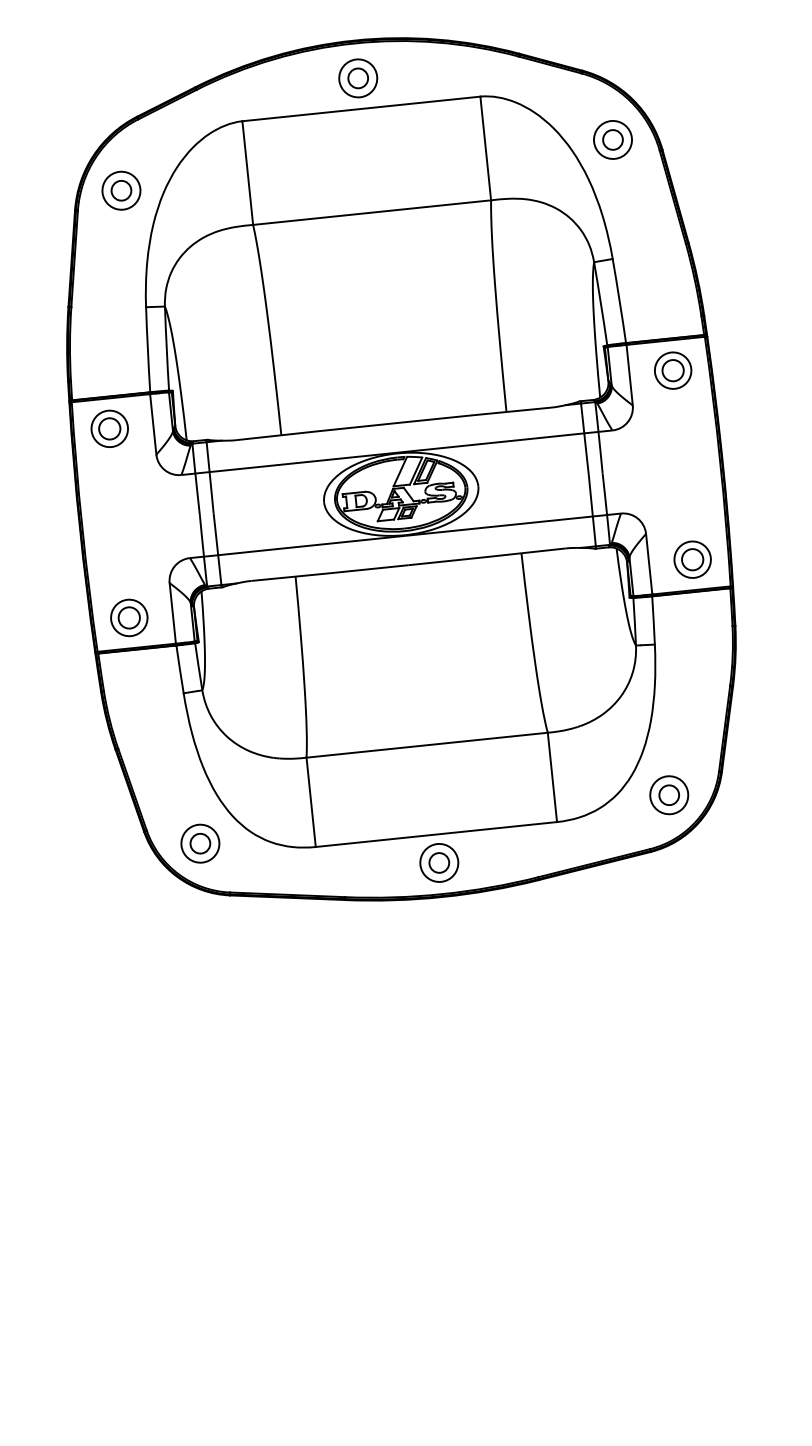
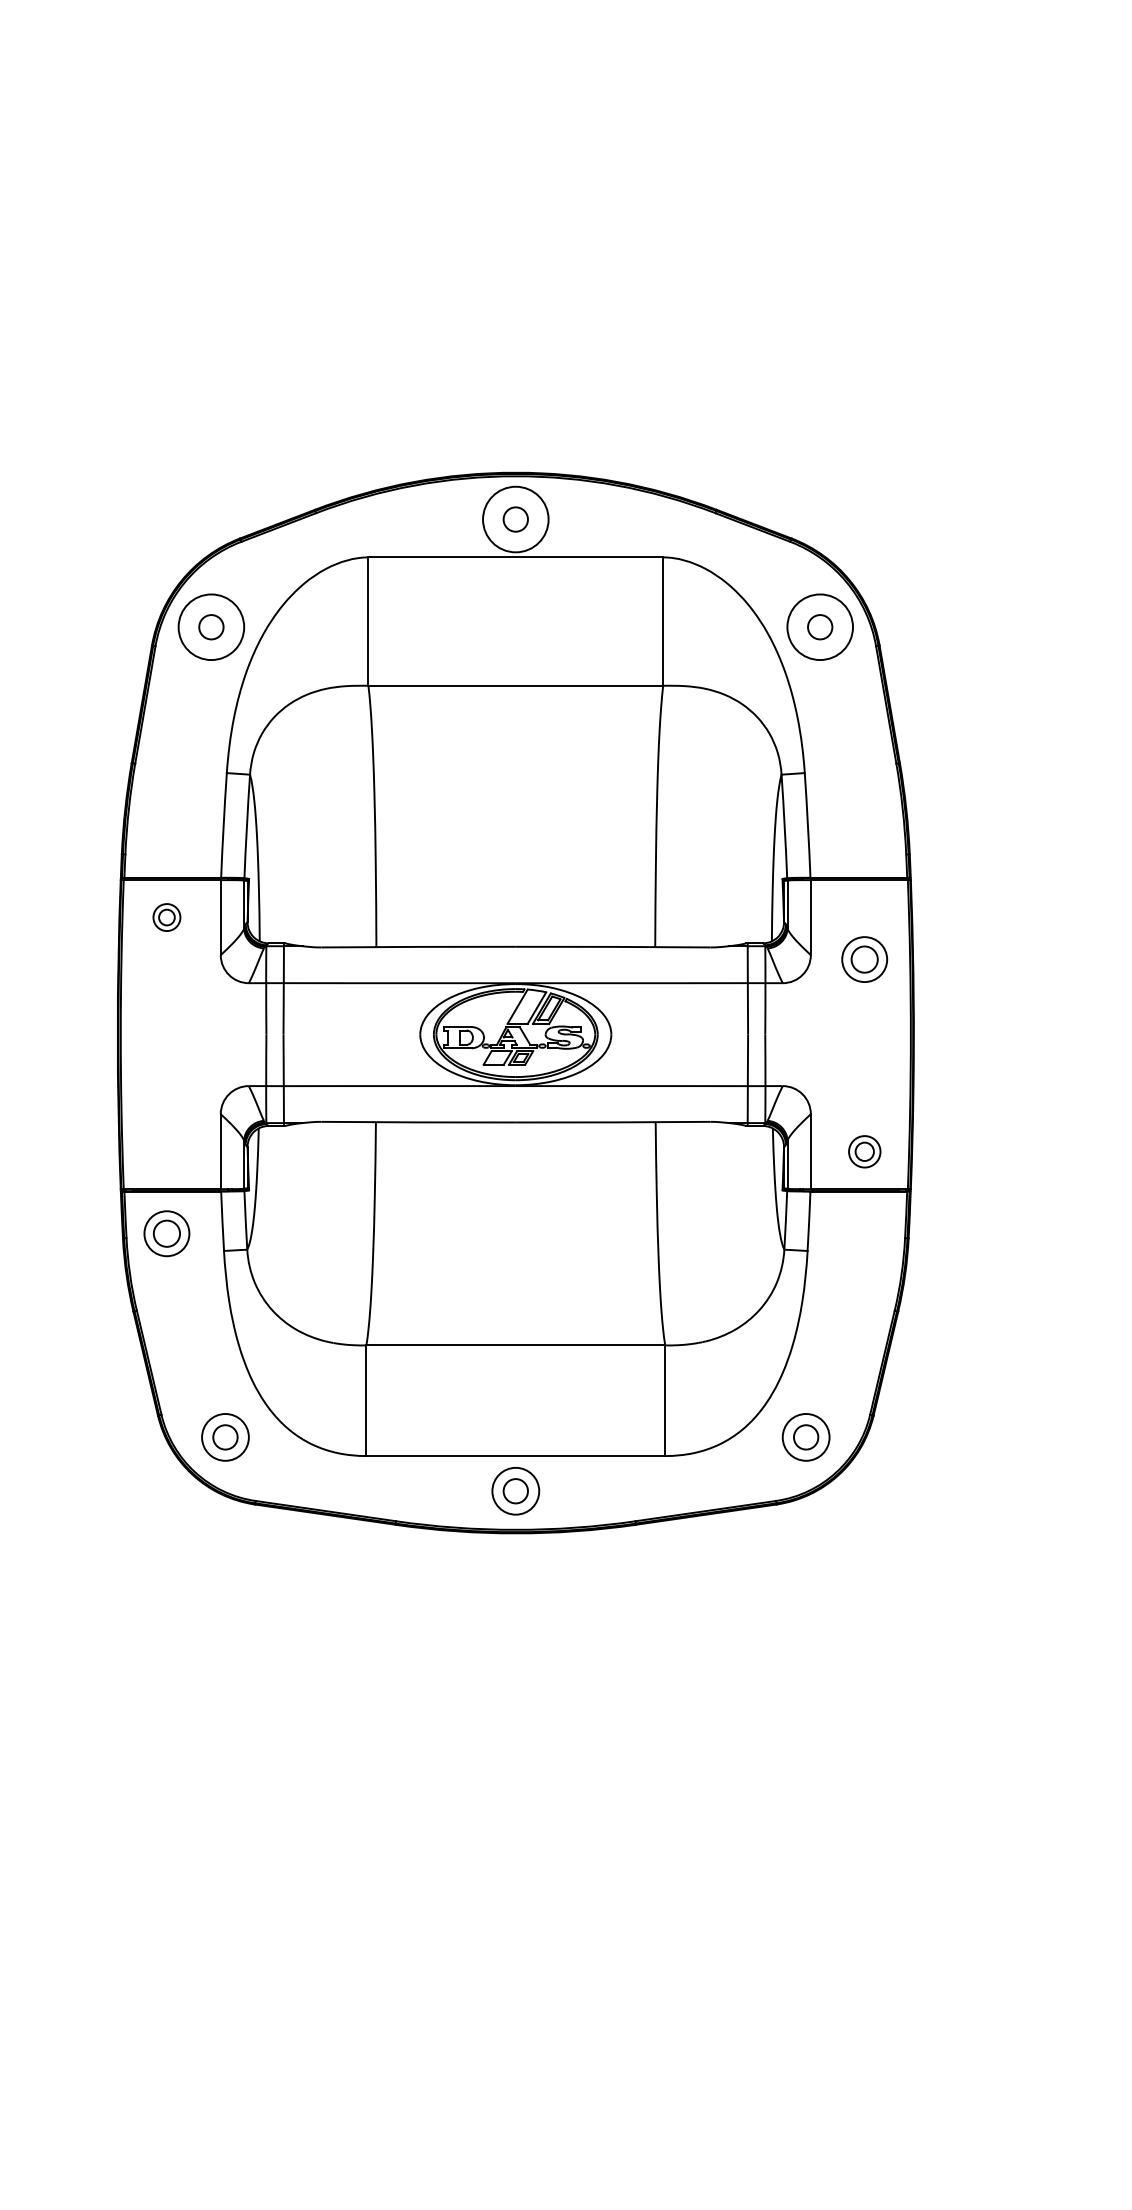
circle: (357, 78) -> (515, 519), size x1.4
circle: (612, 139) -> (819, 626), size x1.4
circle: (121, 190) -> (211, 626), size x1.4
part: (672, 370) -> (864, 959), moved
part: (109, 428) -> (166, 917), size x0.6
part: (692, 559) -> (864, 1151), size x0.7
part: (128, 617) -> (166, 1233), moved

